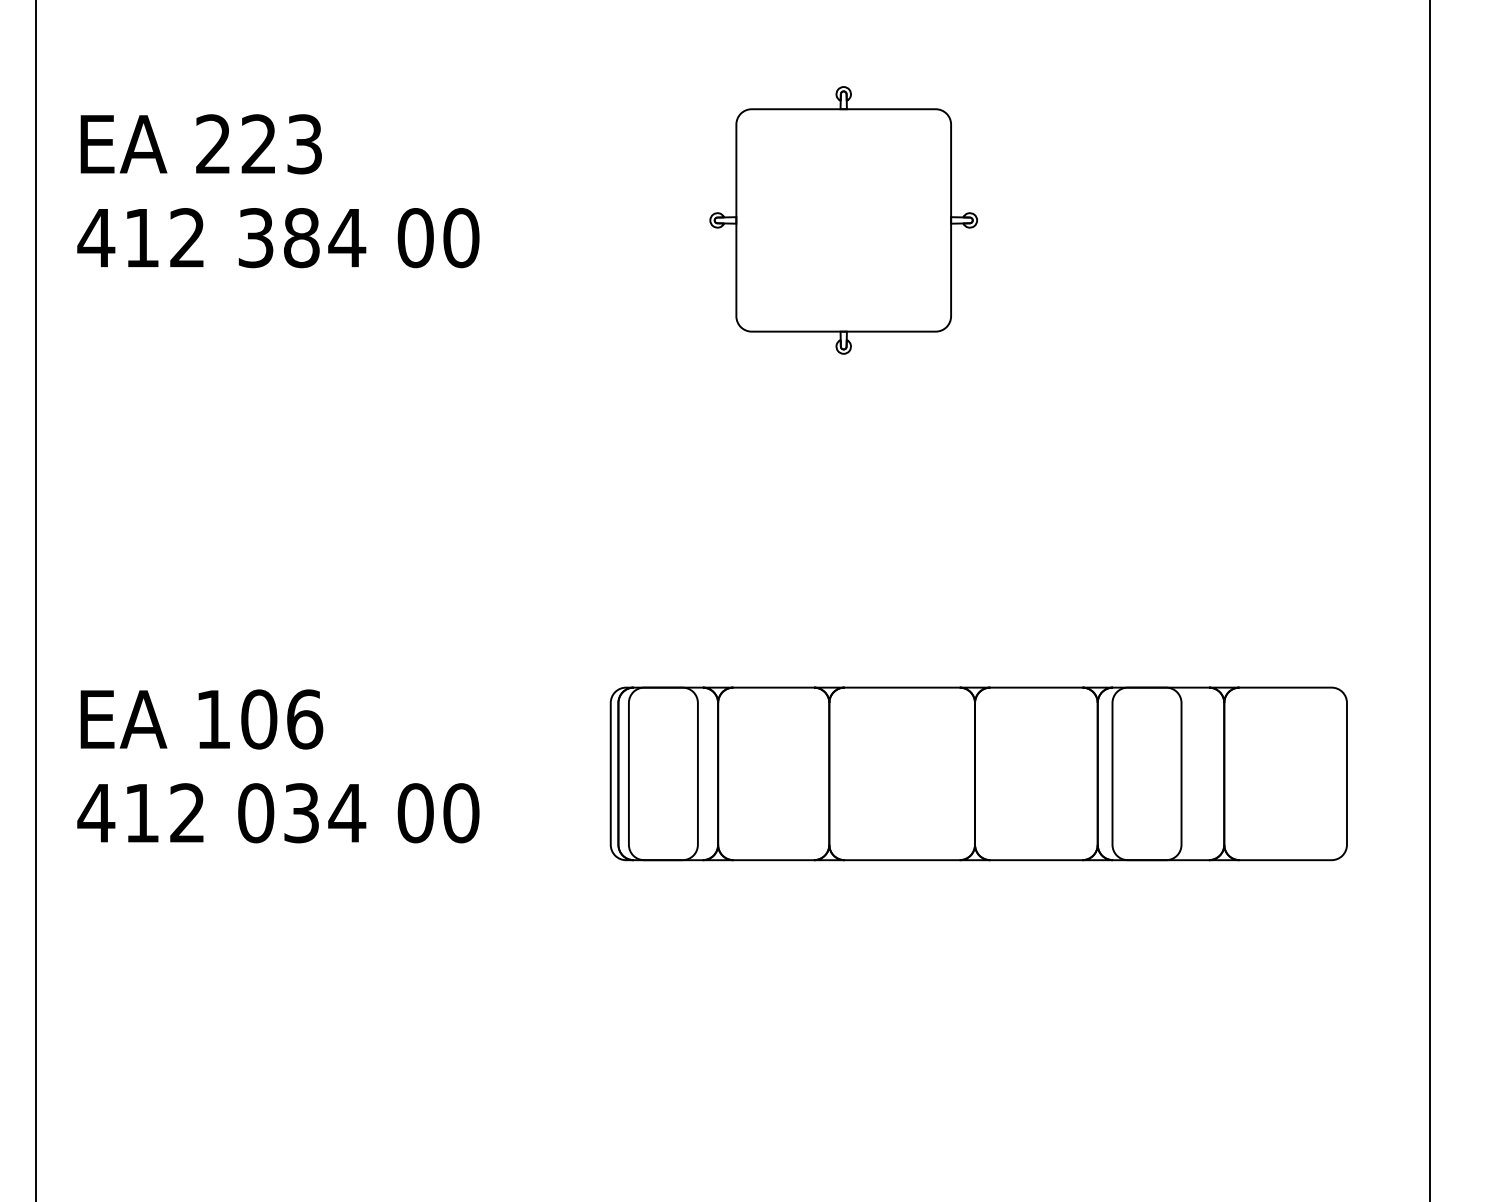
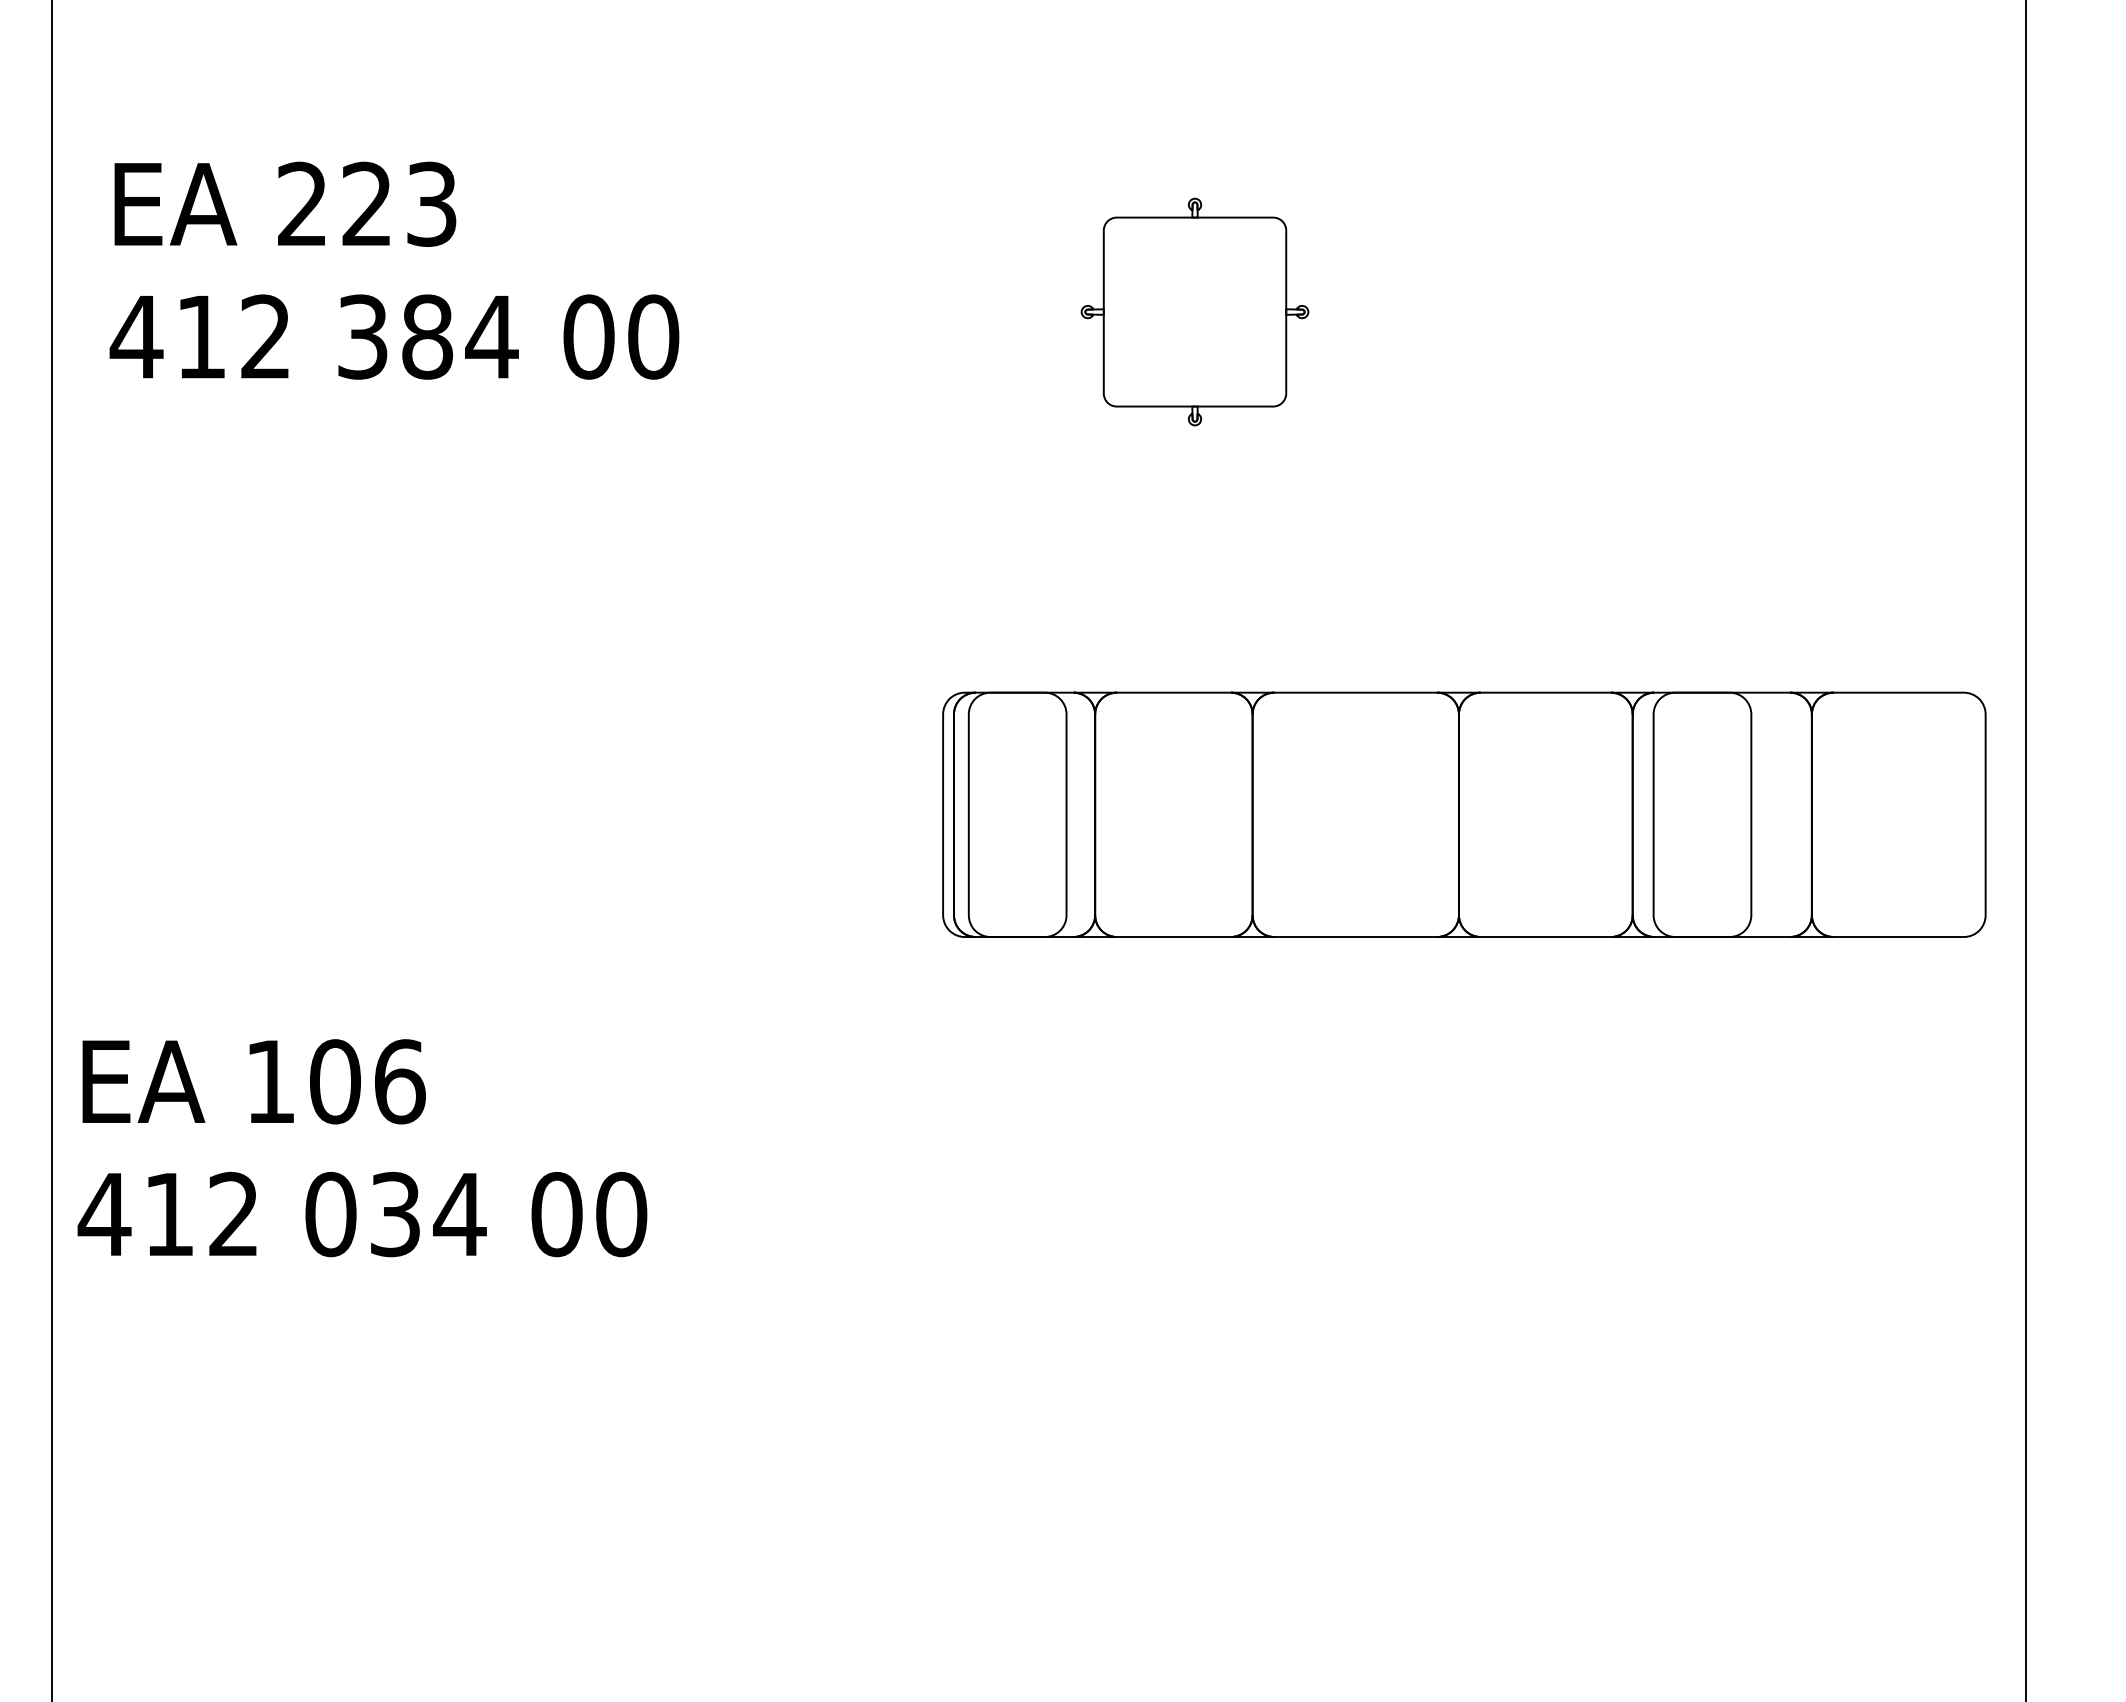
part: (843, 220) -> (1194, 311), size x0.6
text: (278, 766) -> (362, 1148), moved
part: (978, 773) -> (1464, 814), moved

